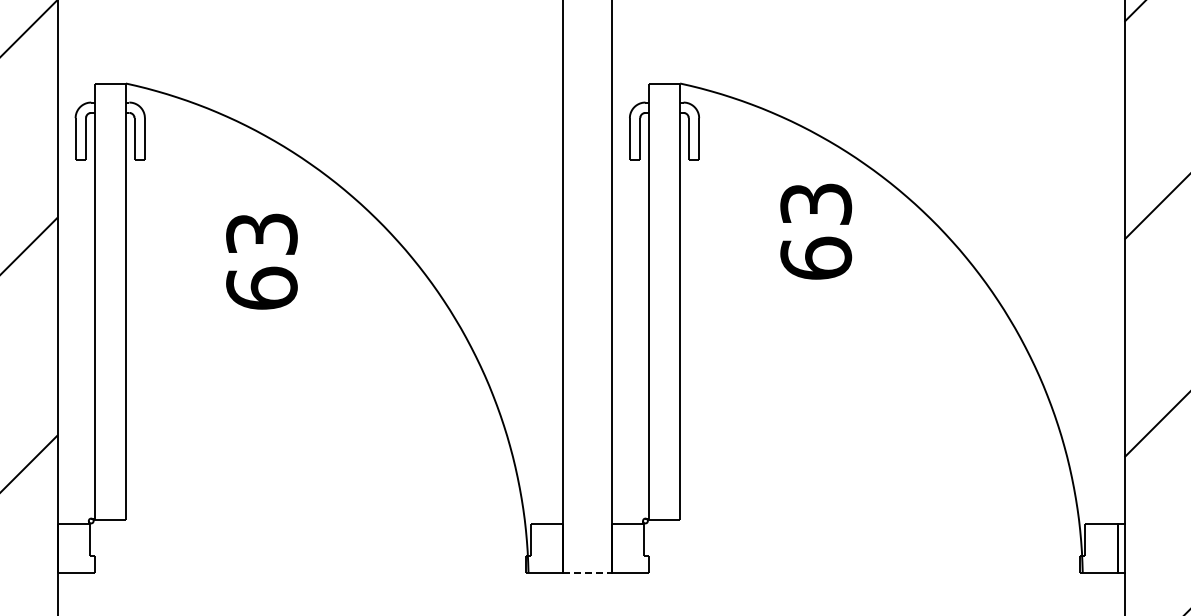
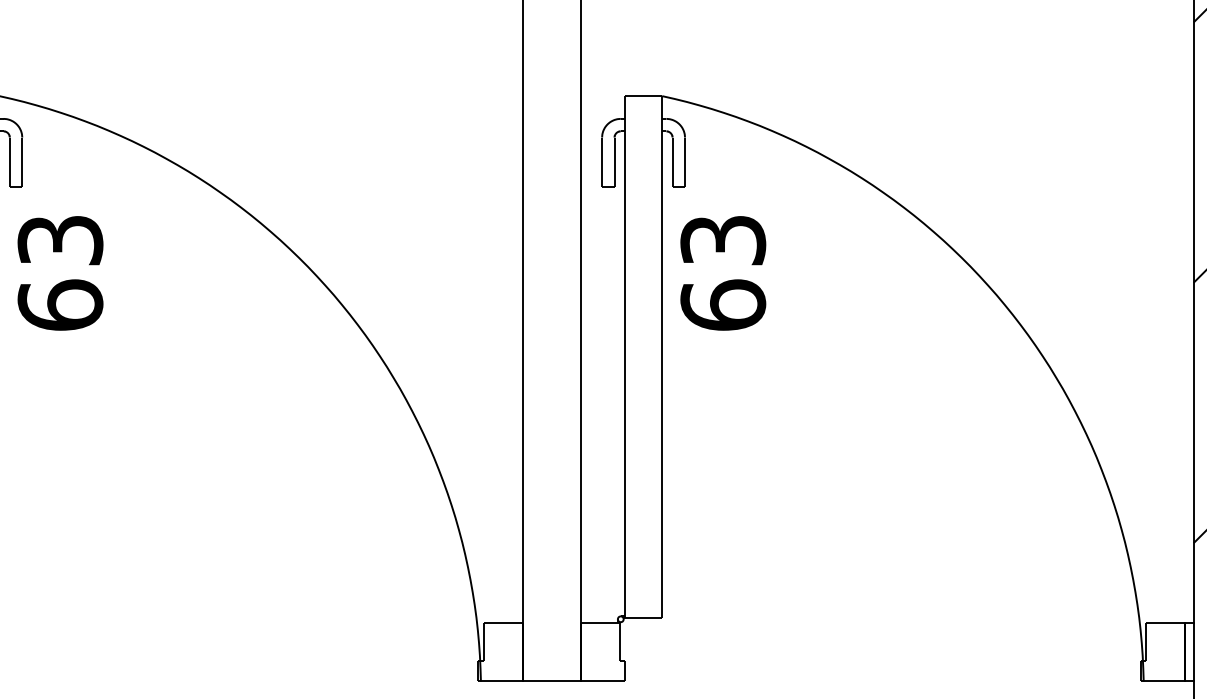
text: (816, 231) -> (723, 273), moved
text: (261, 261) -> (59, 273), moved
line: (588, 572) -> (552, 680), dashed -> solid

